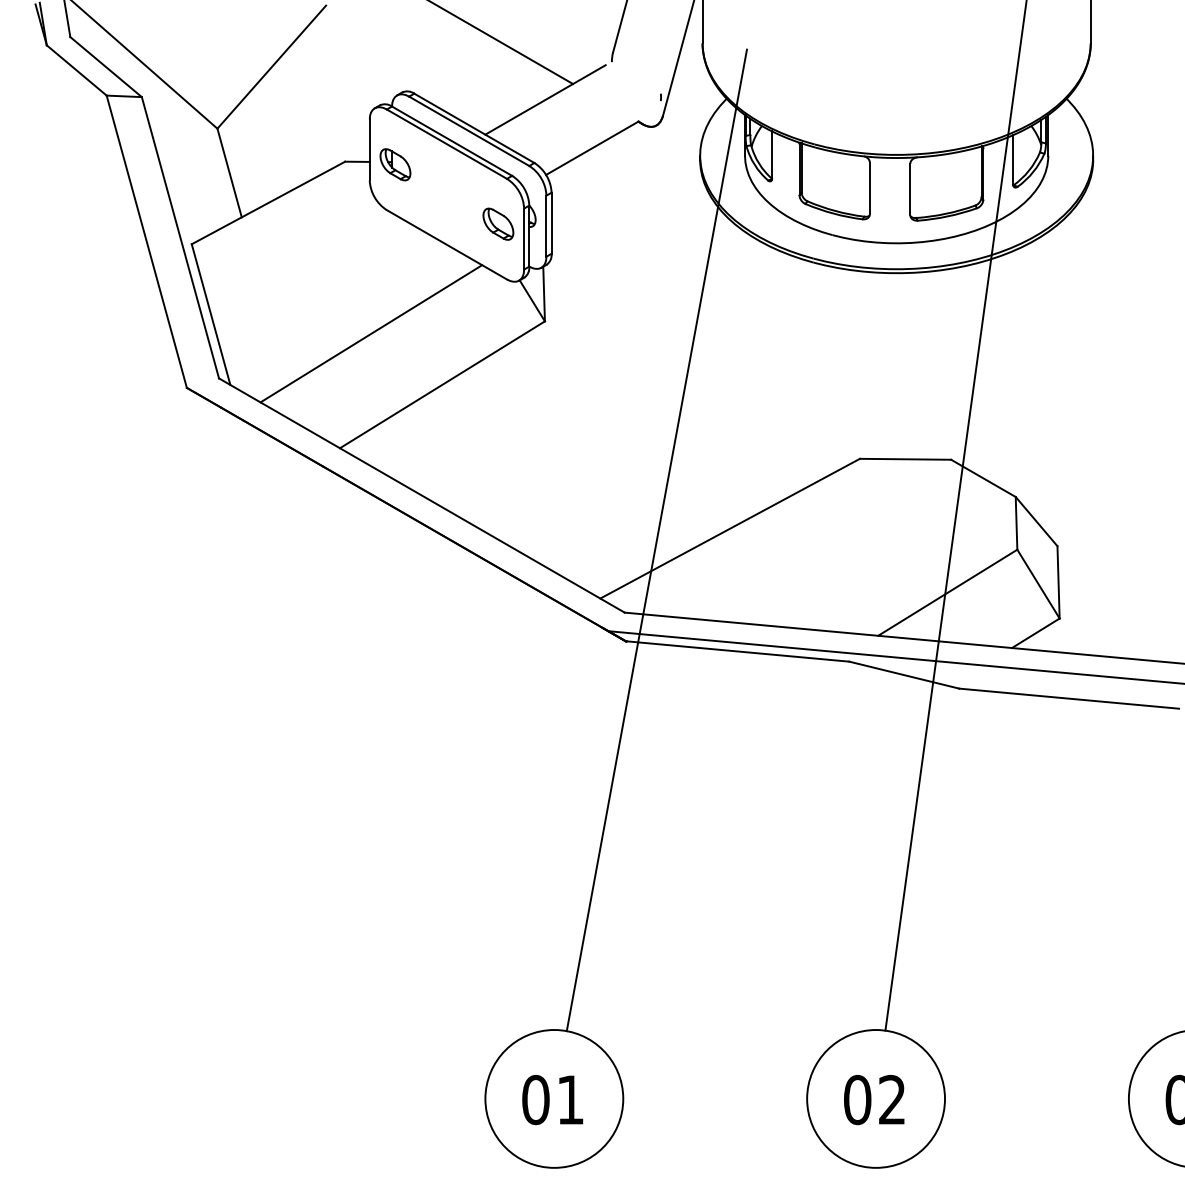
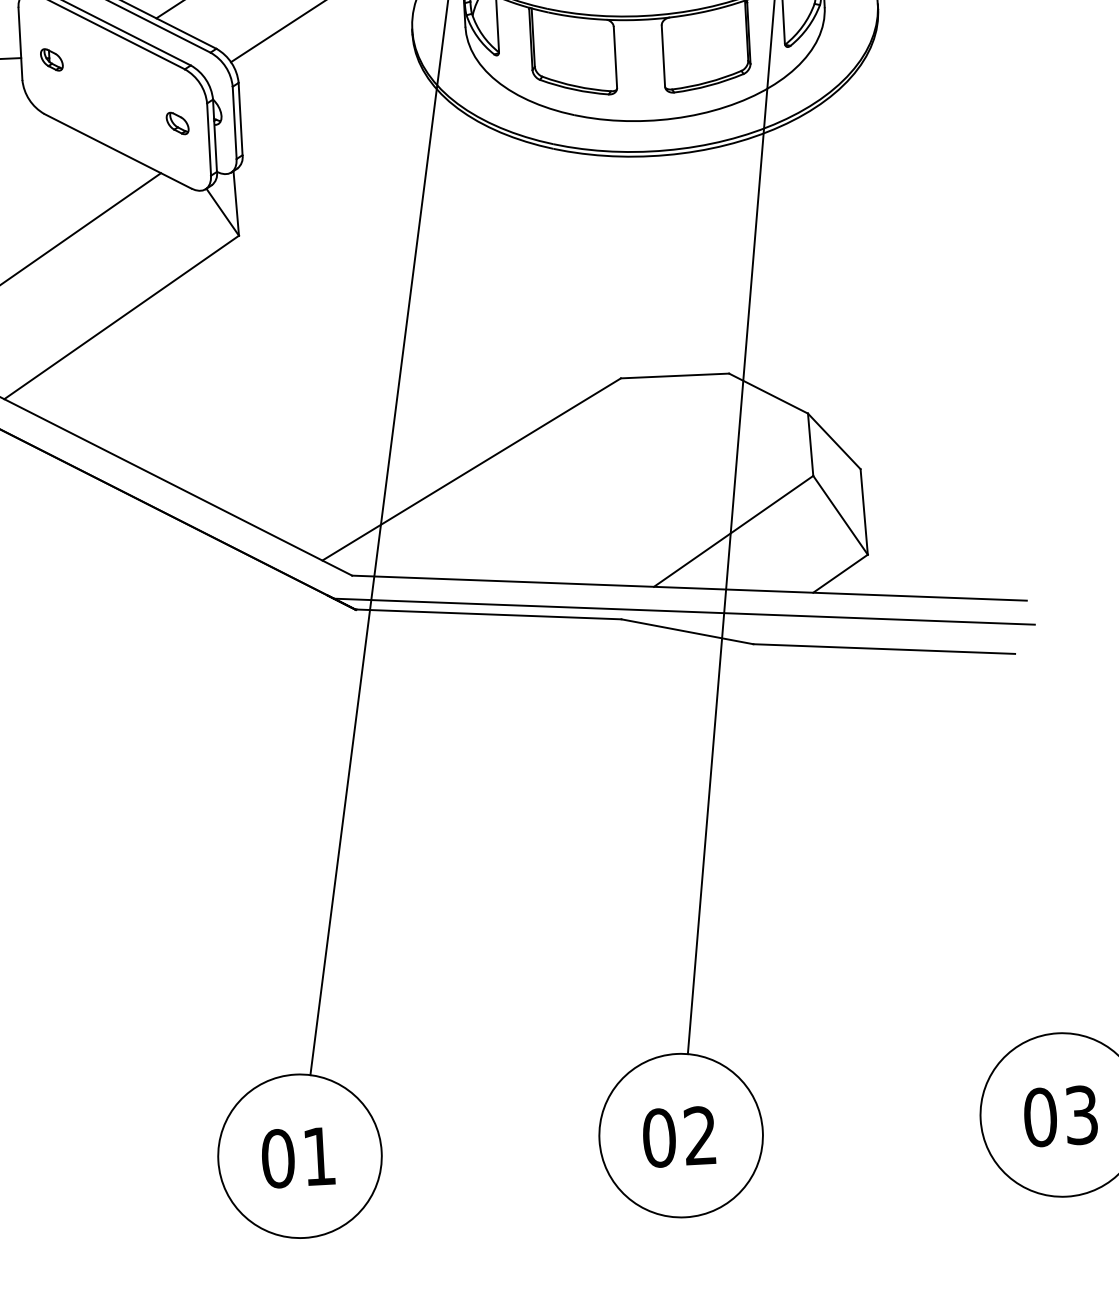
part: (395, 164) -> (51, 59), size x0.6
part: (498, 223) -> (177, 122), size x0.6

